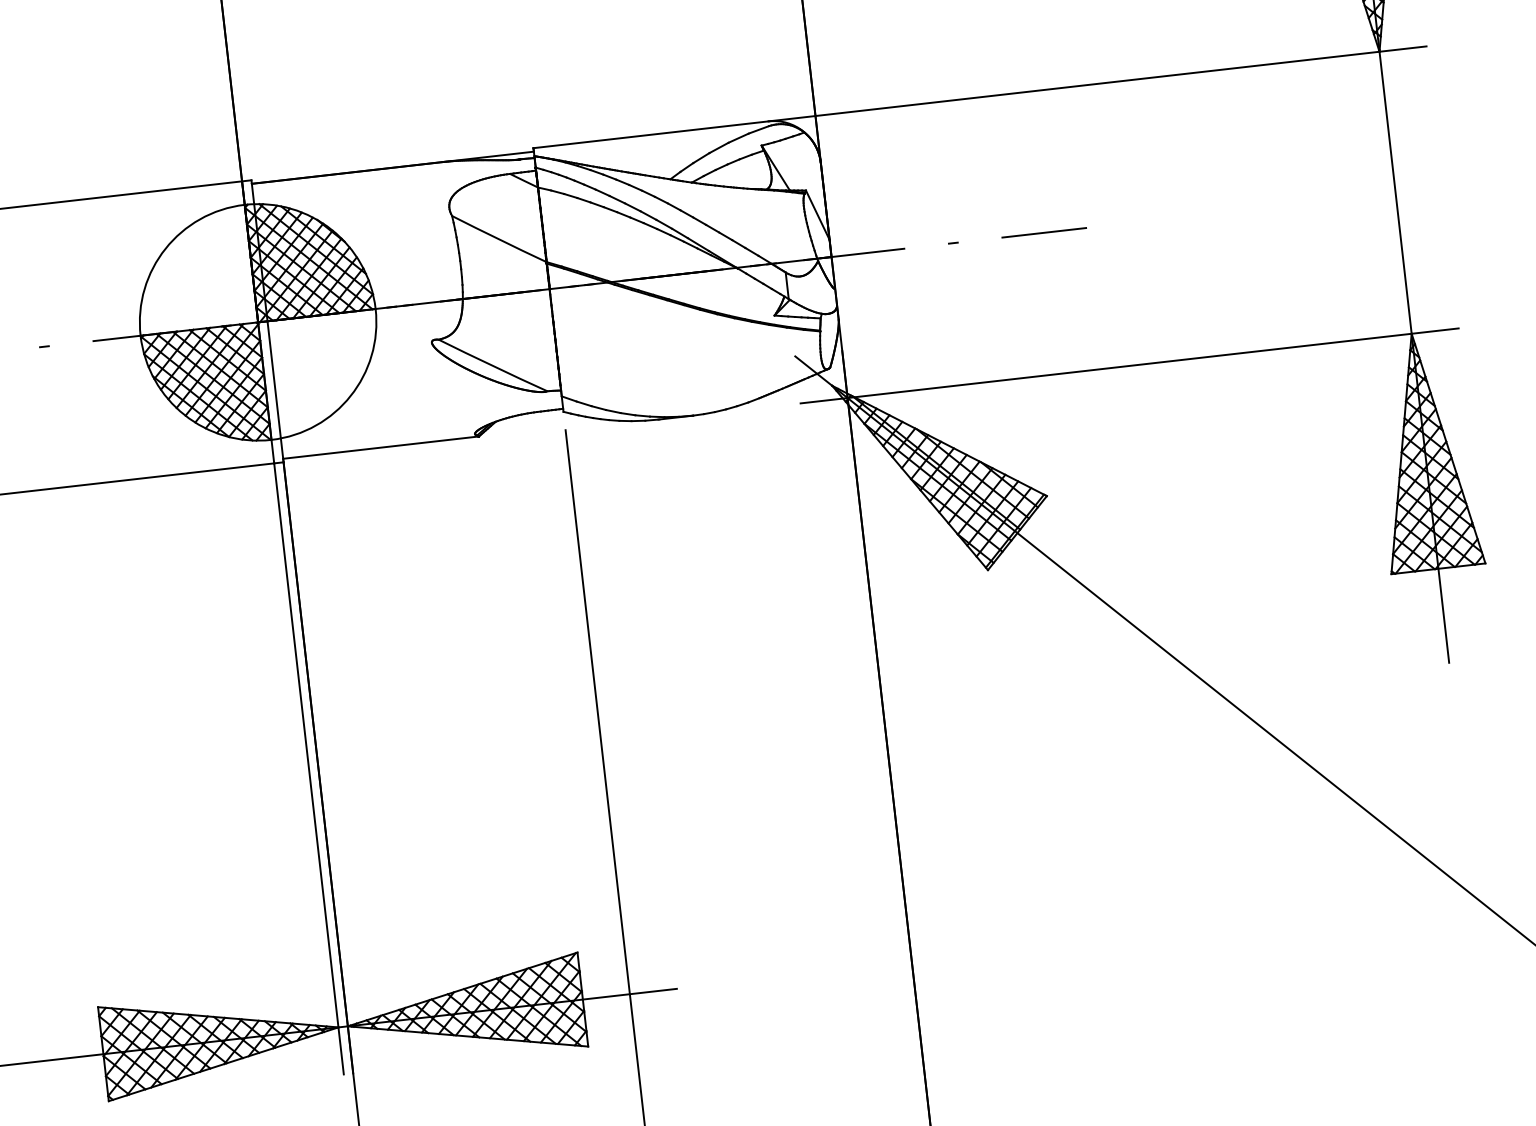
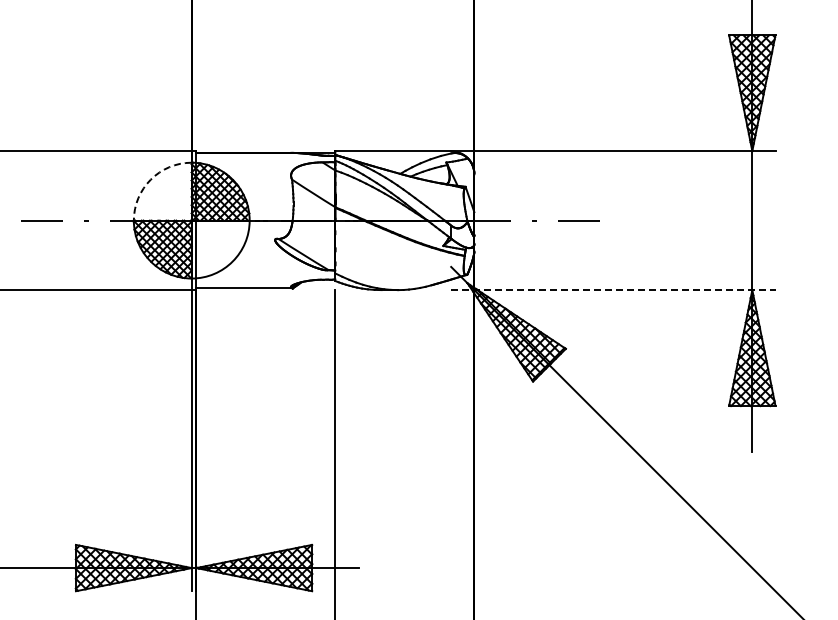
arc: (164, 248) -> (150, 179), solid -> dashed
line: (1130, 366) -> (613, 290), solid -> dashed

